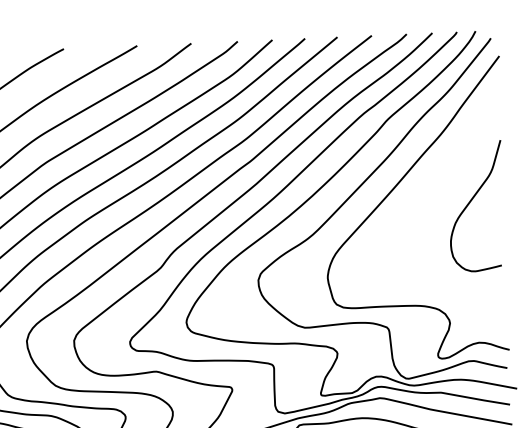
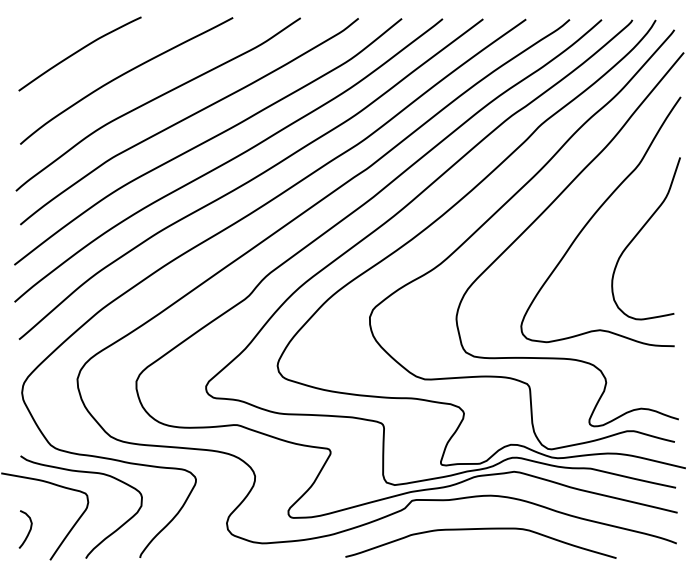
curve: (433, 191) -> (593, 217), added

